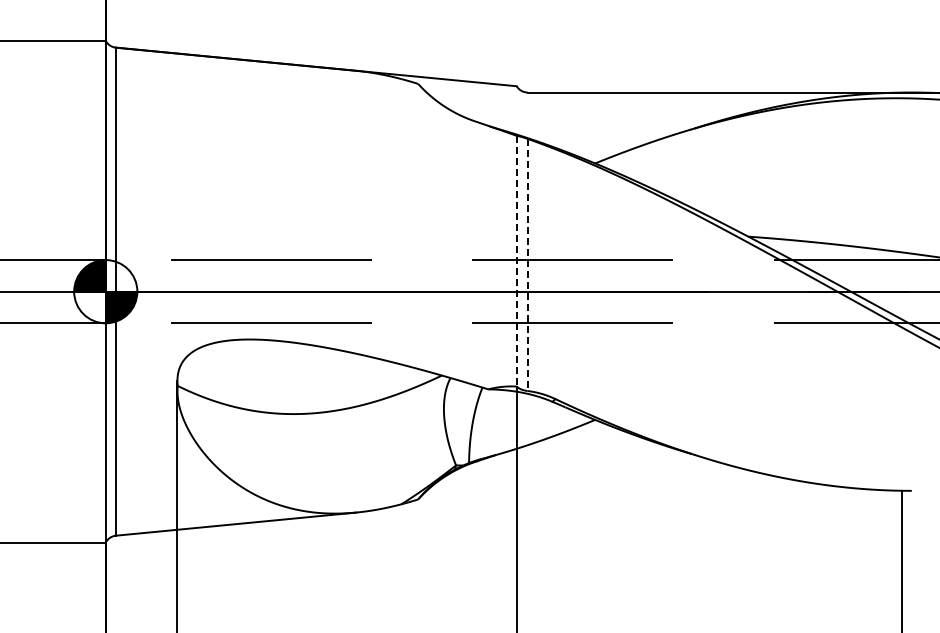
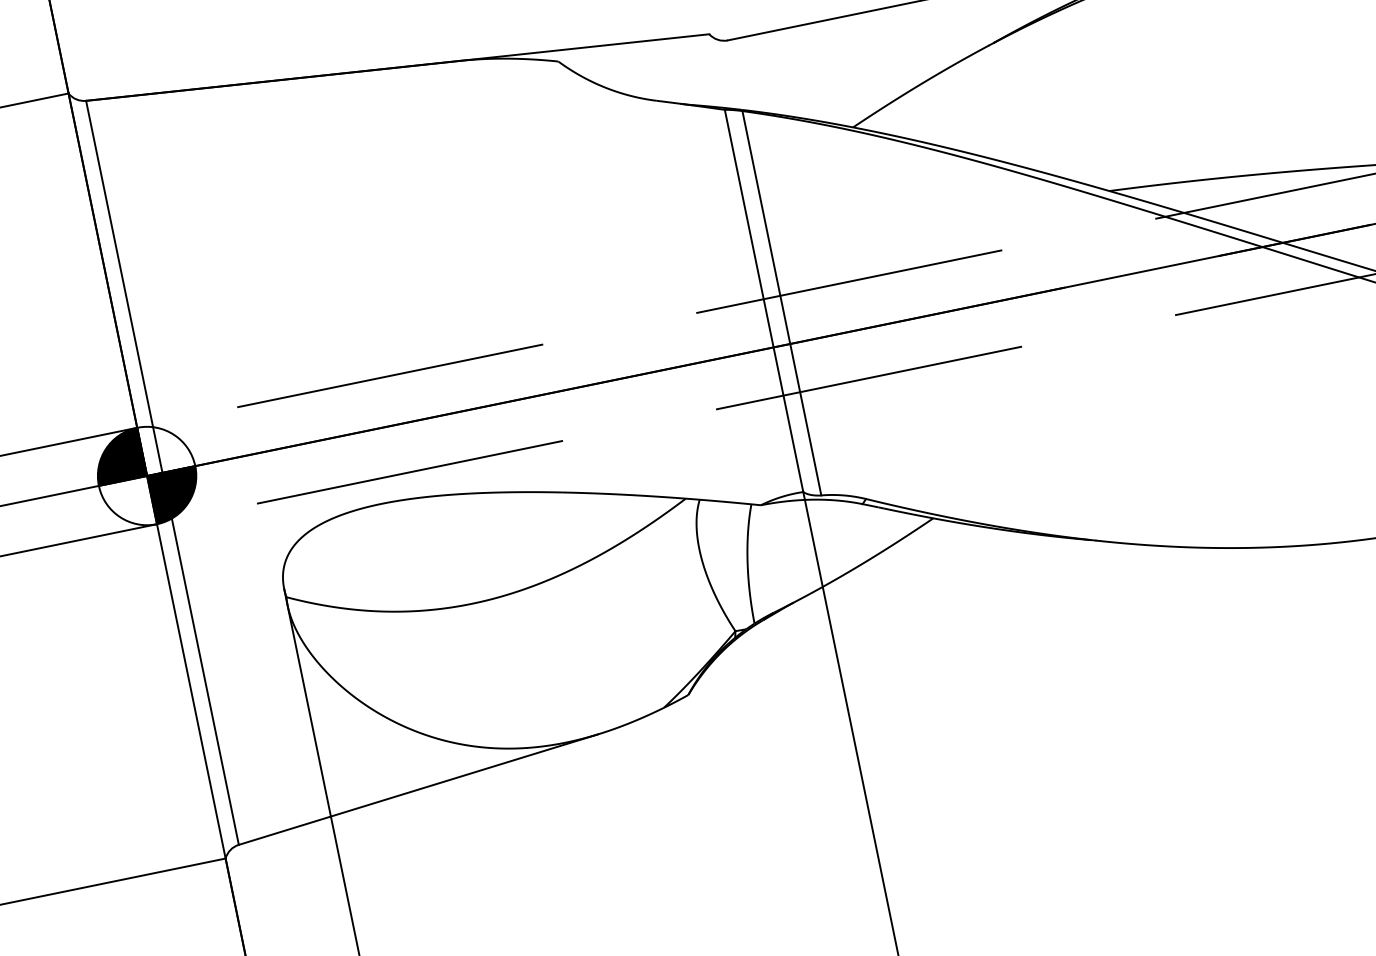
line: (516, 261) -> (763, 301), dashed -> solid
line: (527, 265) -> (781, 304), dashed -> solid

